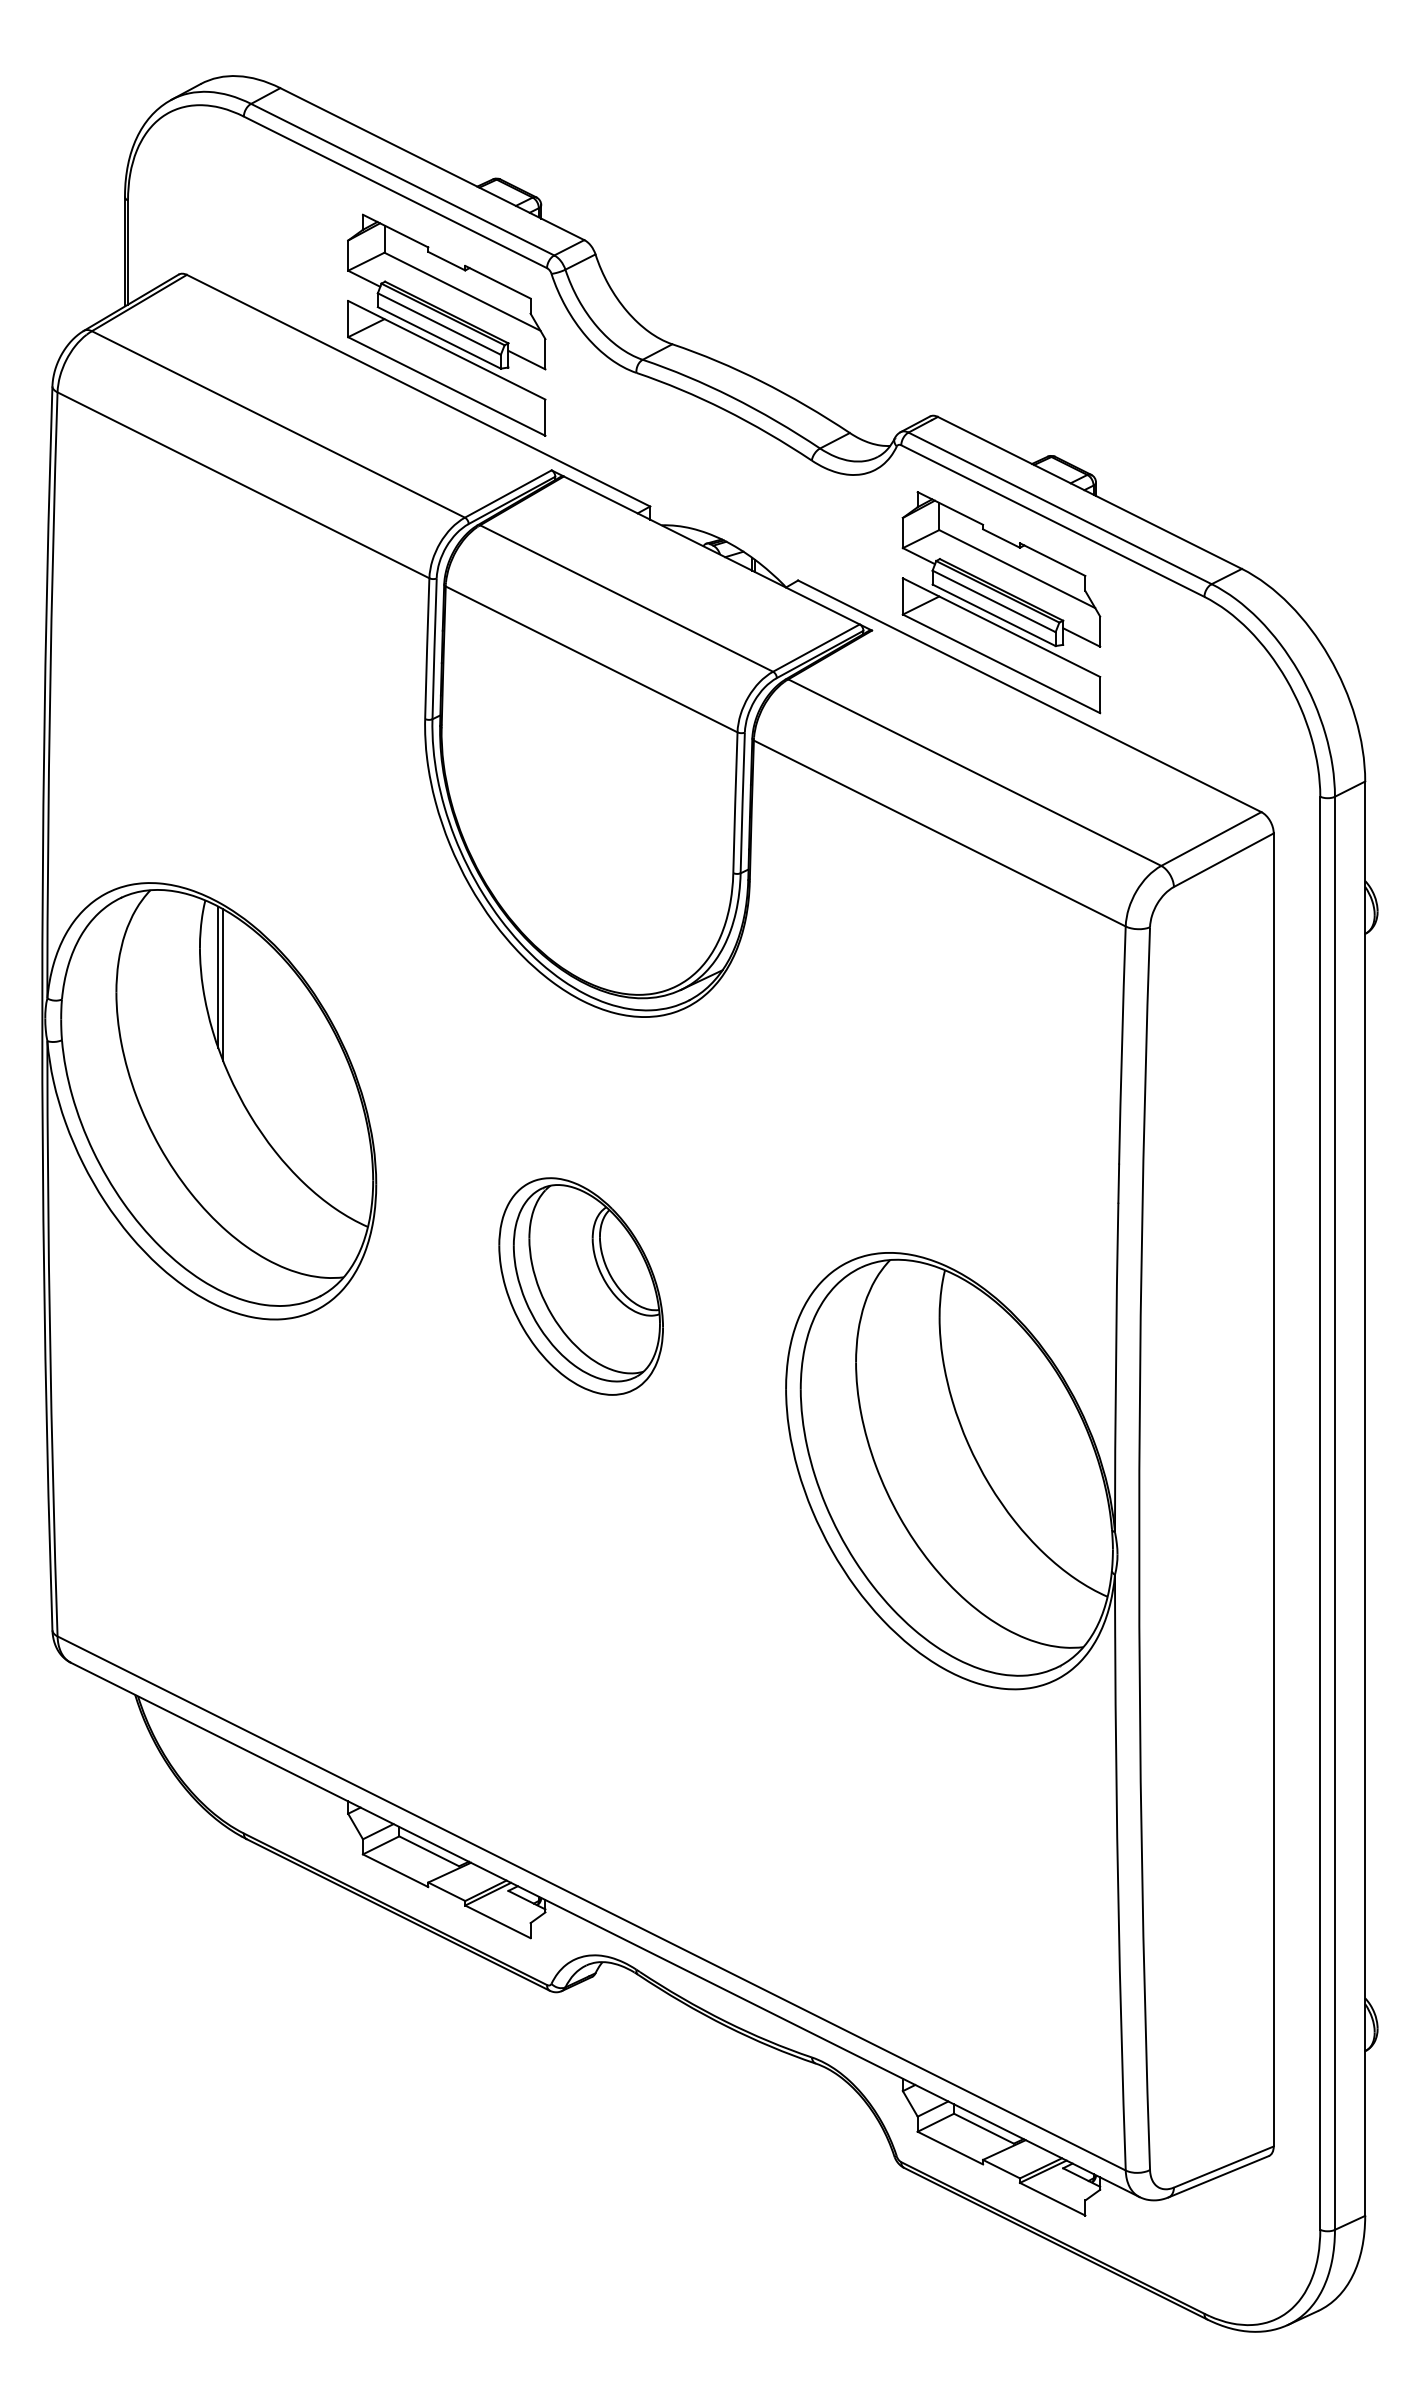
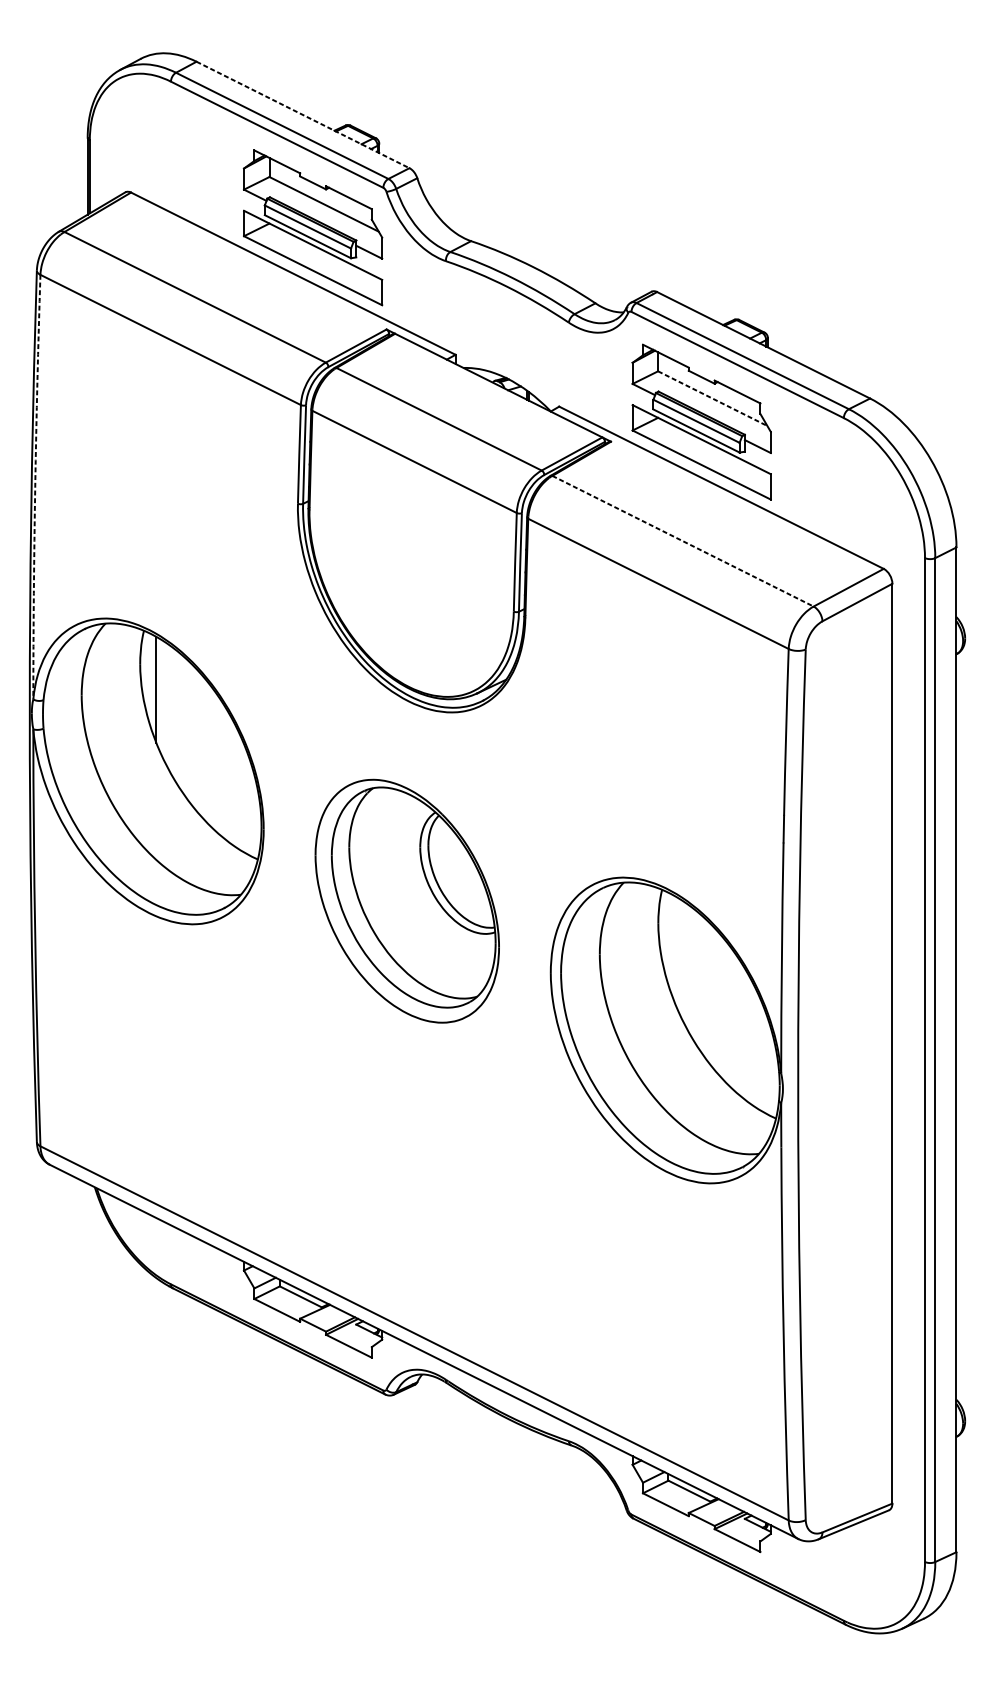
line: (432, 164) -> (303, 115), solid -> dashed
line: (1017, 569) -> (712, 398), solid -> dashed
arc: (50, 695) -> (35, 487), solid -> dashed
line: (974, 772) -> (682, 541), solid -> dashed
line: (218, 976) -> (153, 684), removed
part: (580, 1286) -> (406, 901), size x1.6

